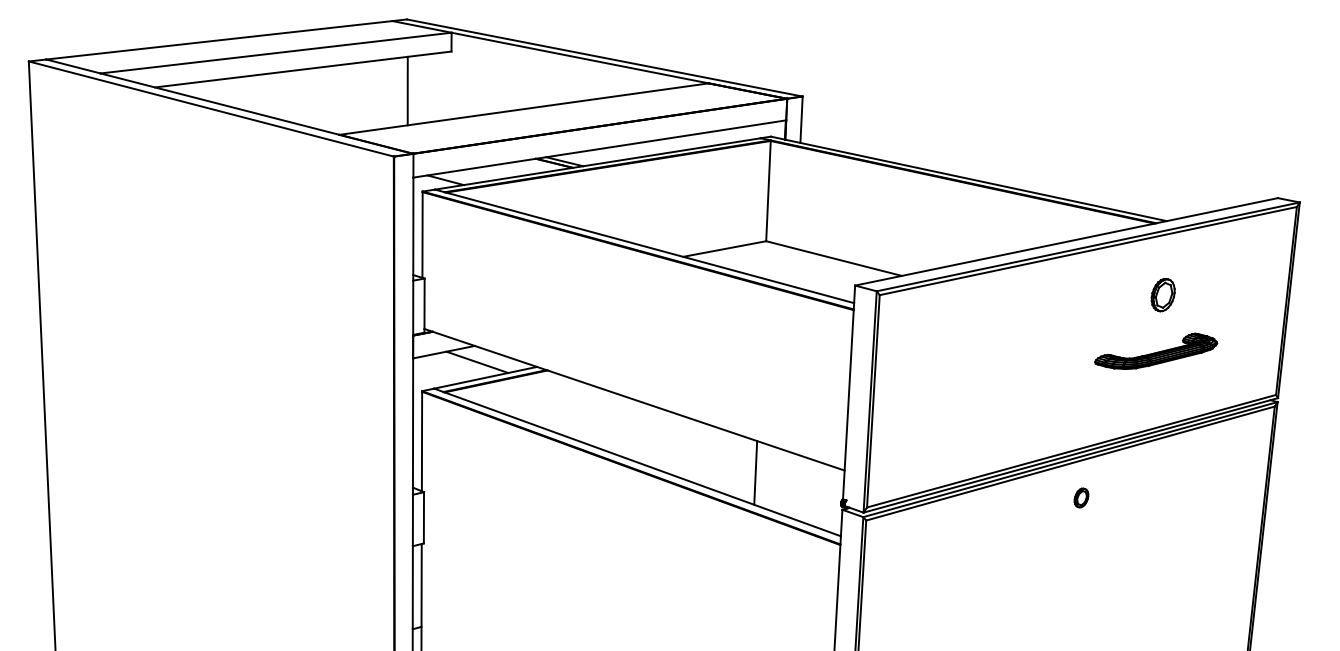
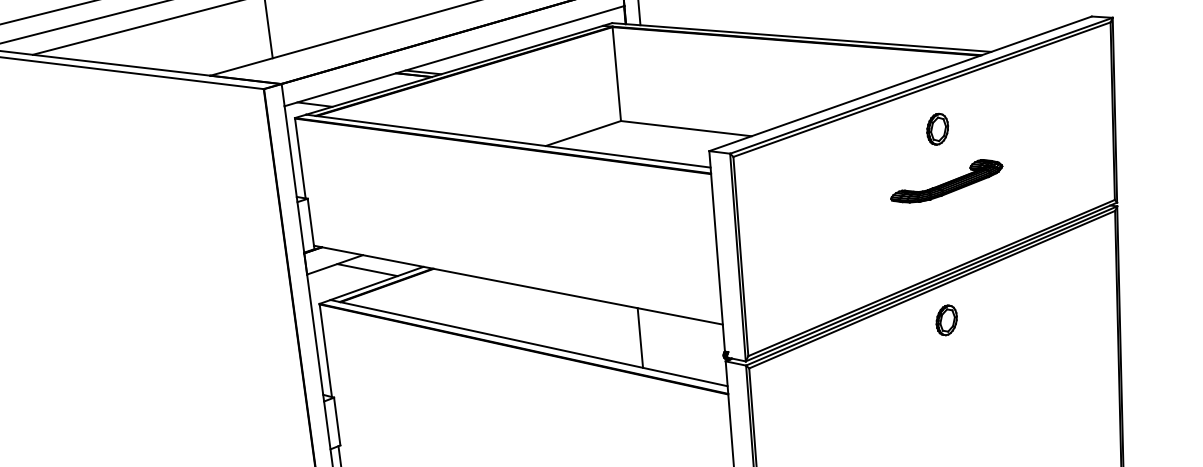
part: (1162, 295) -> (937, 129), moved
part: (1156, 350) -> (946, 180), moved
part: (1081, 497) -> (946, 319), size x1.67

